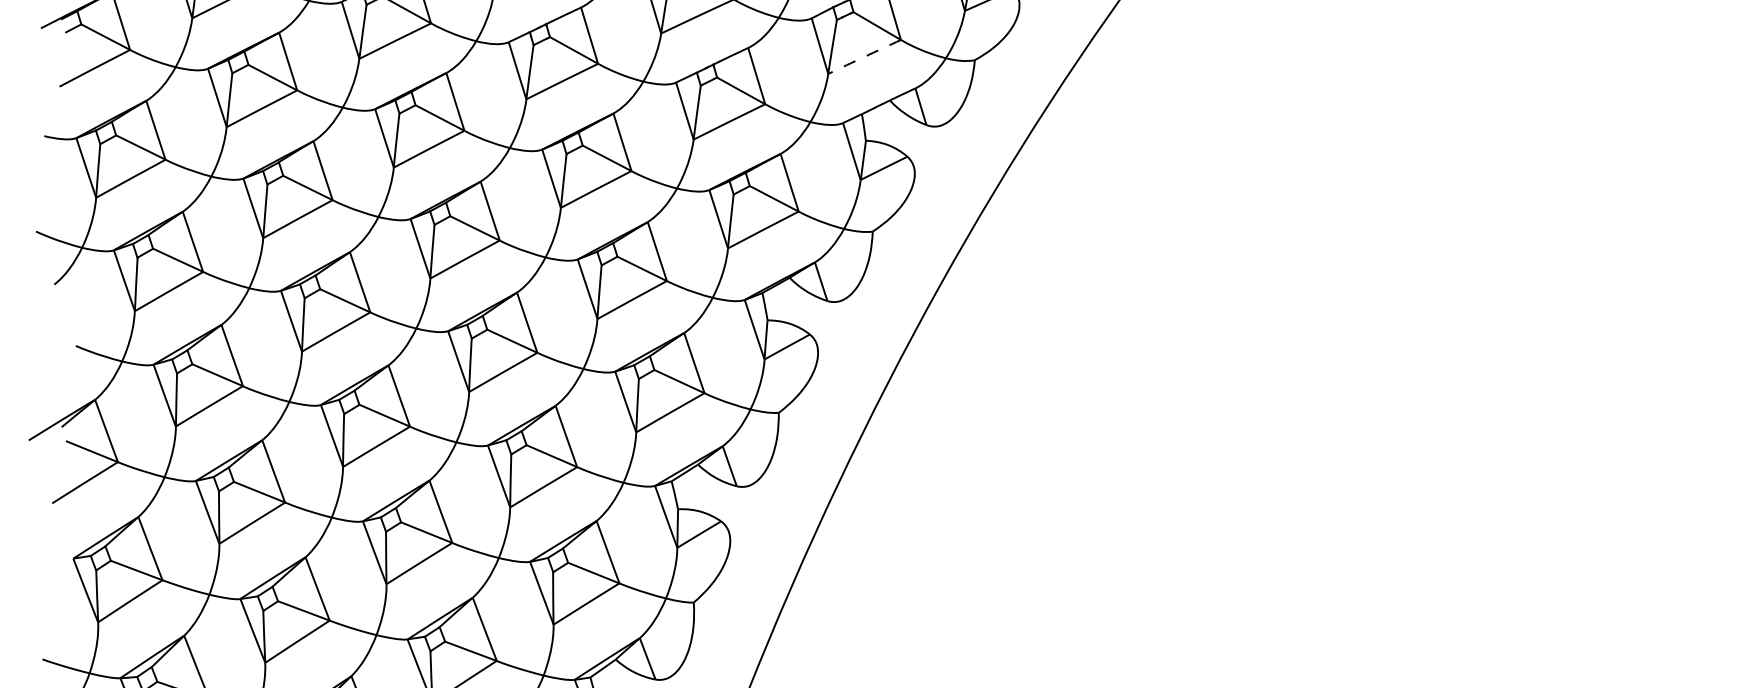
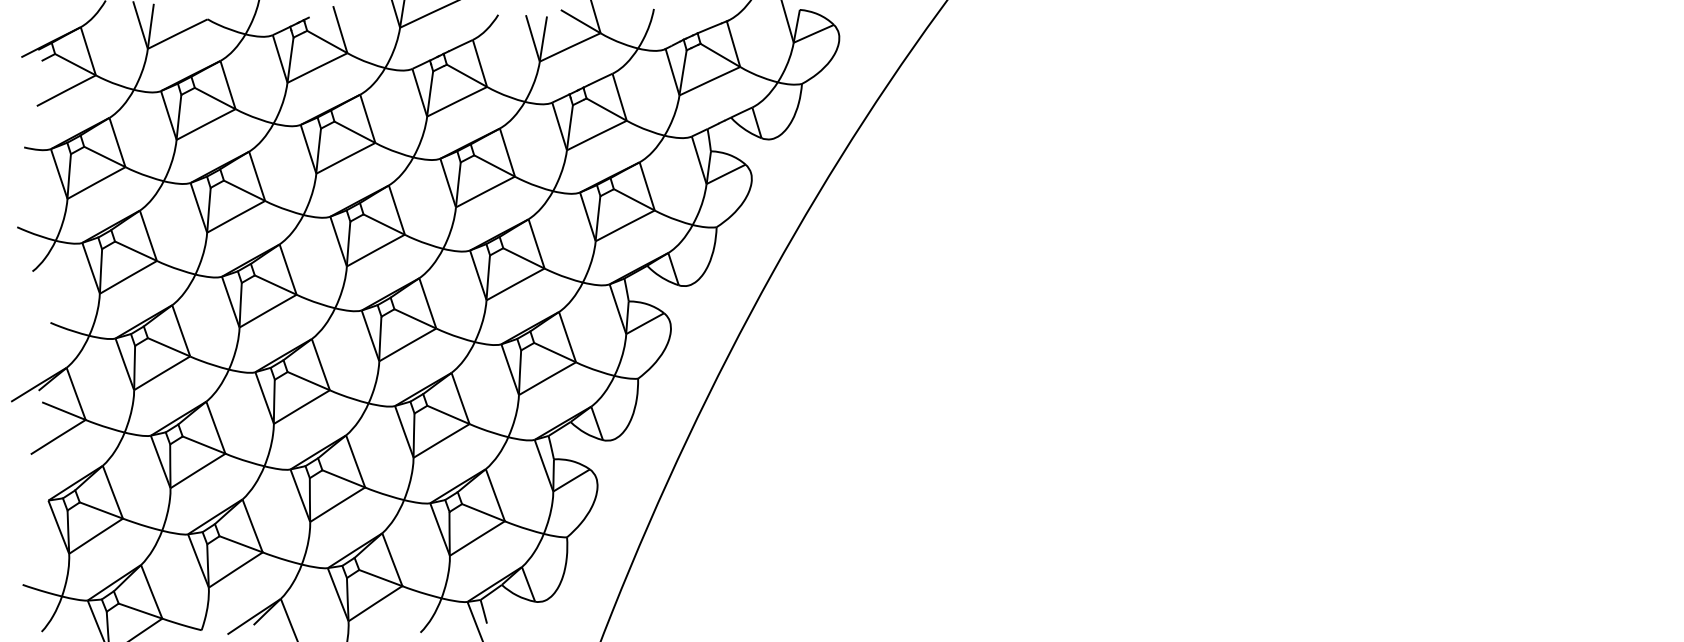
arc: (864, 57) -> (709, 81), dashed -> solid

